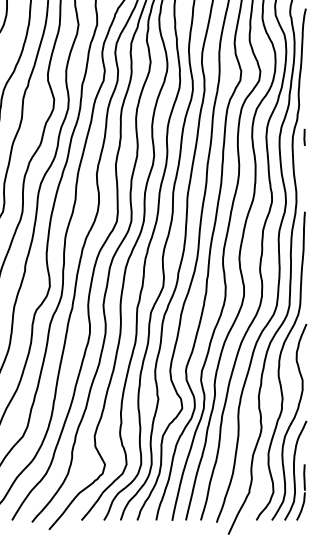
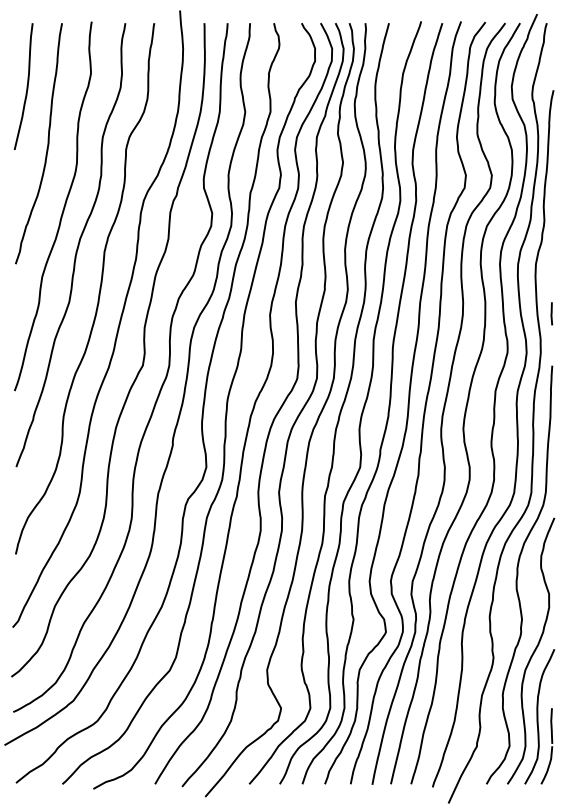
line: (304, 137) -> (551, 313), moved

